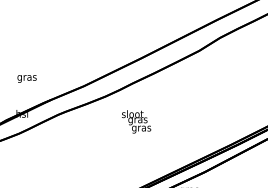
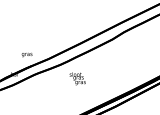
text: (25, 78) -> (26, 54), moved

